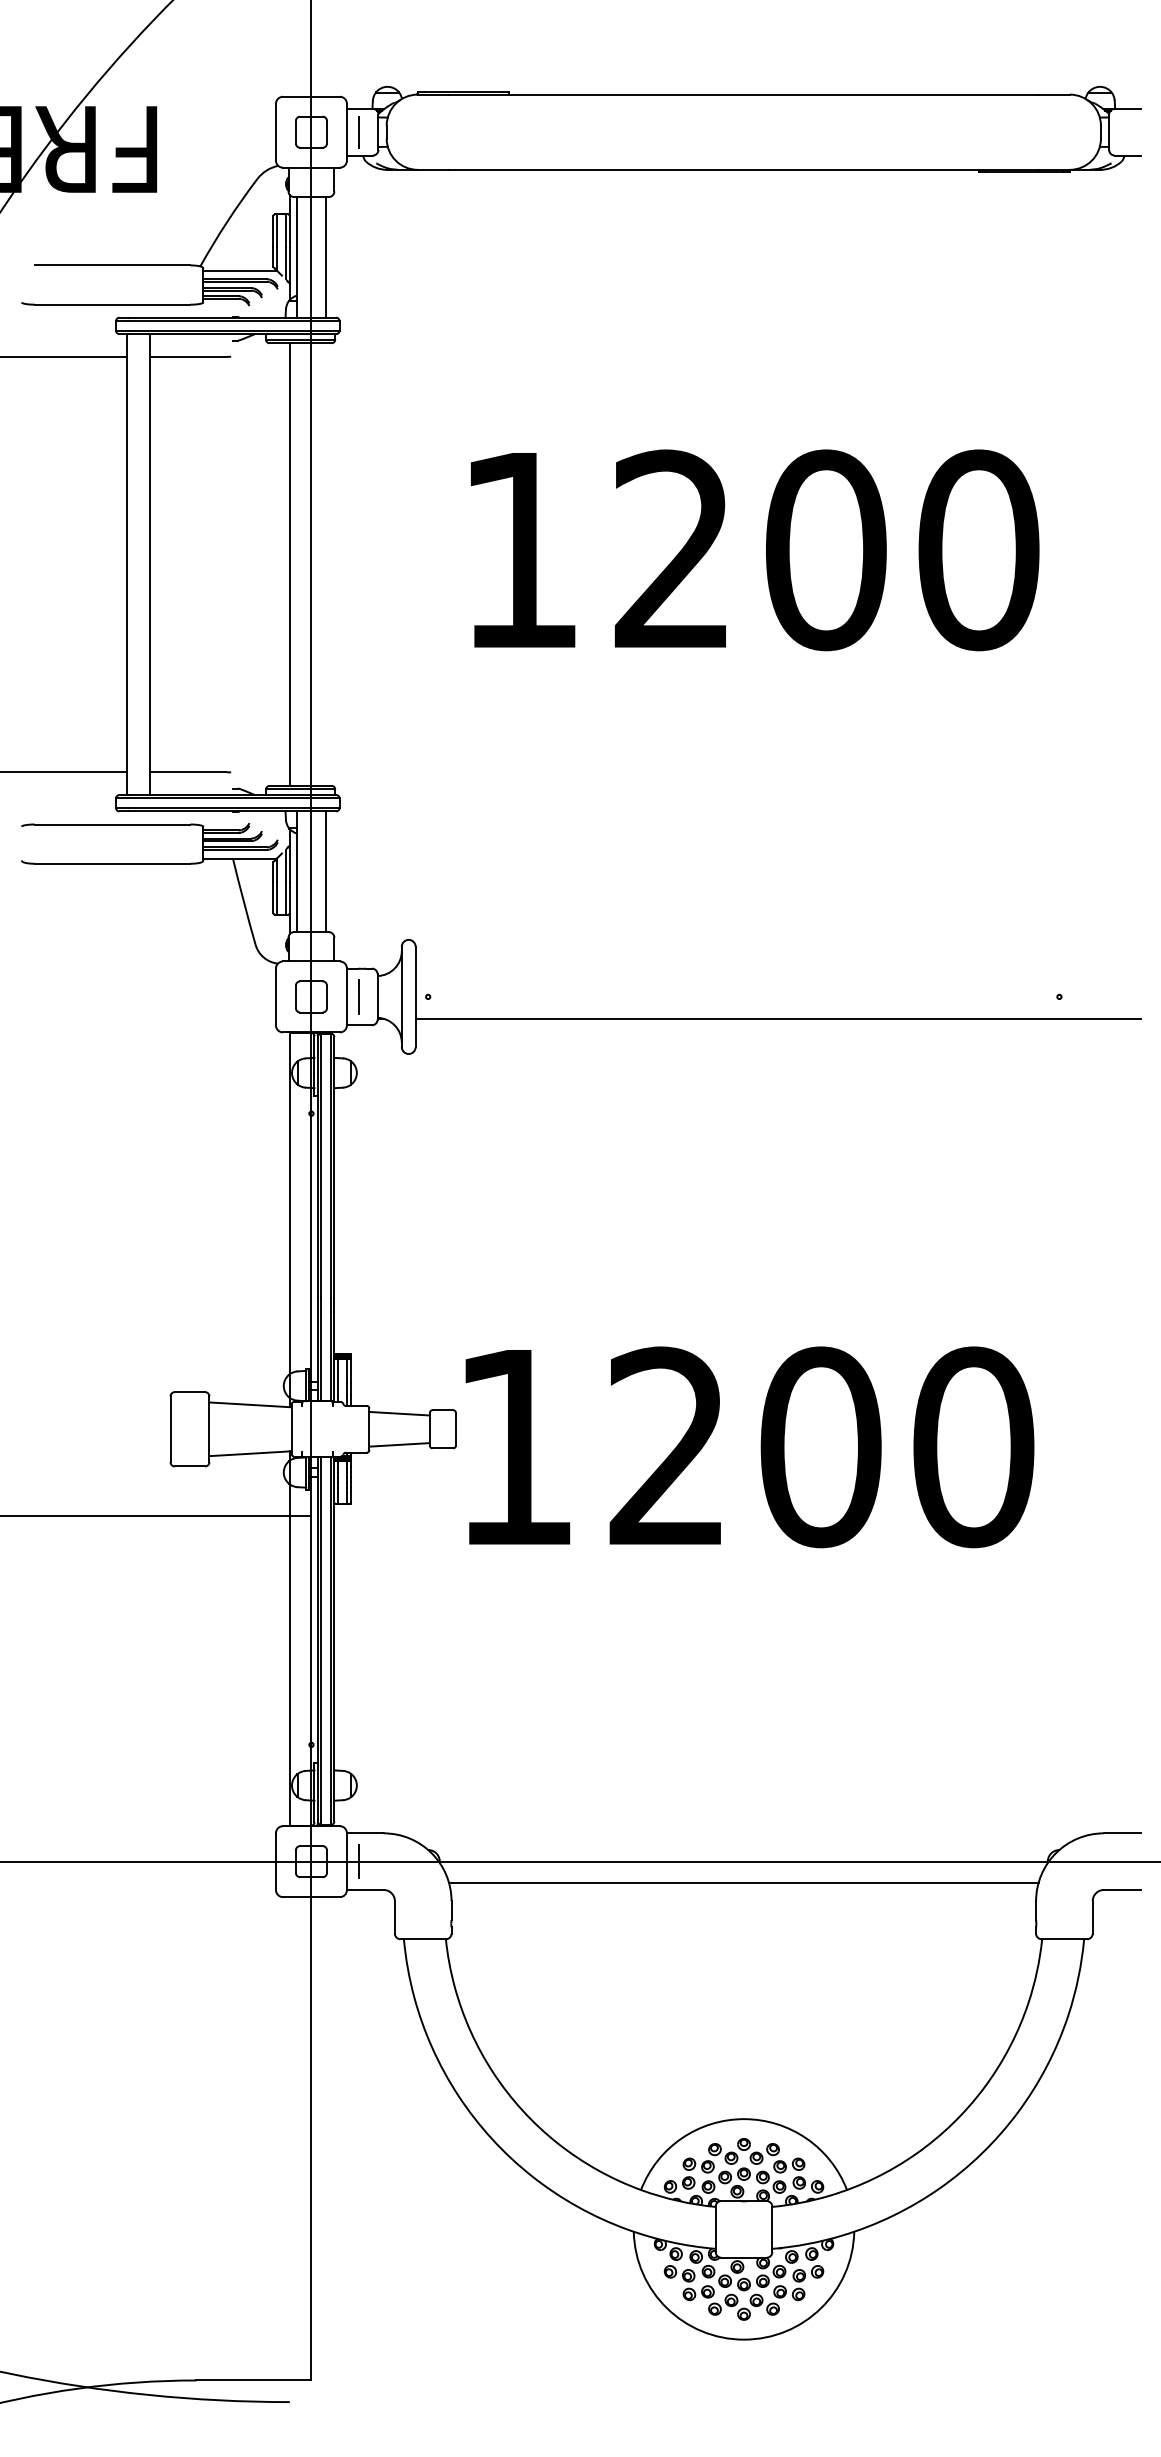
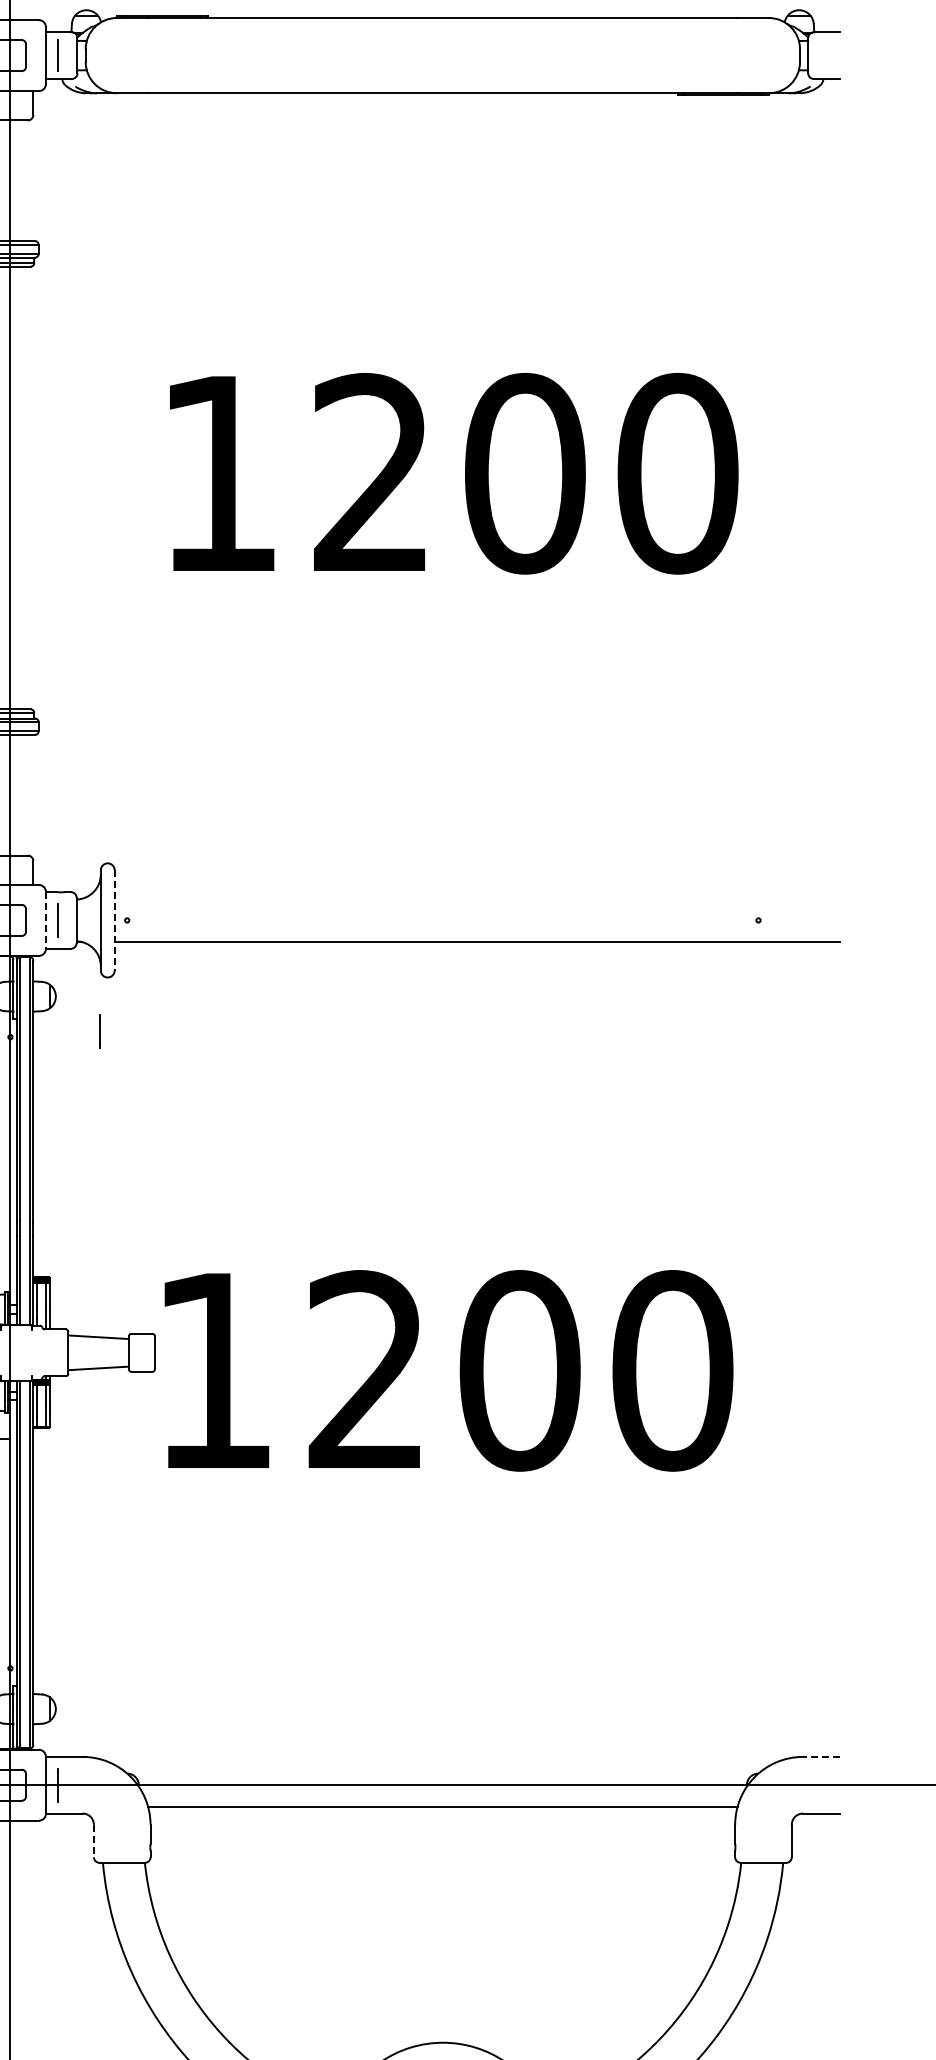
line: (326, 257) -> (25, 180), removed
line: (326, 871) -> (25, 794), removed
line: (346, 996) -> (45, 919), solid -> dashed
line: (415, 997) -> (114, 920), solid -> dashed
line: (400, 1107) -> (99, 1031), added
line: (1121, 1833) -> (820, 1757), solid -> dashed
line: (394, 1917) -> (93, 1841), solid -> dashed

